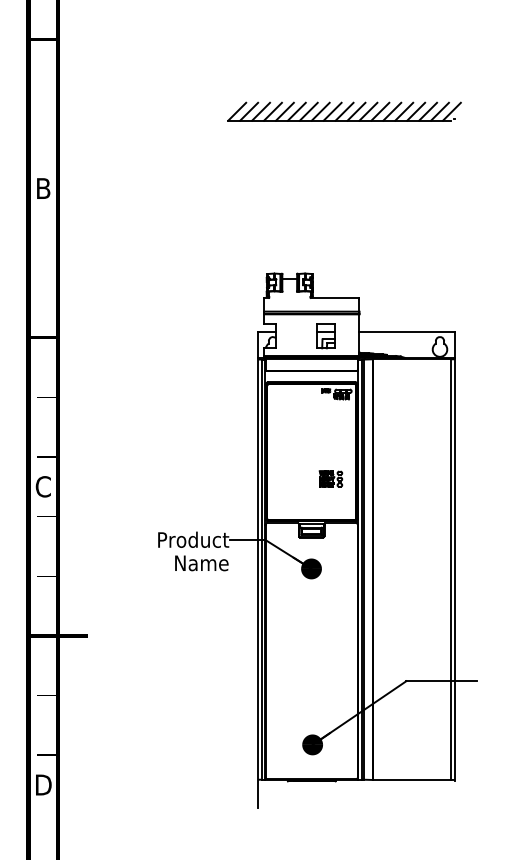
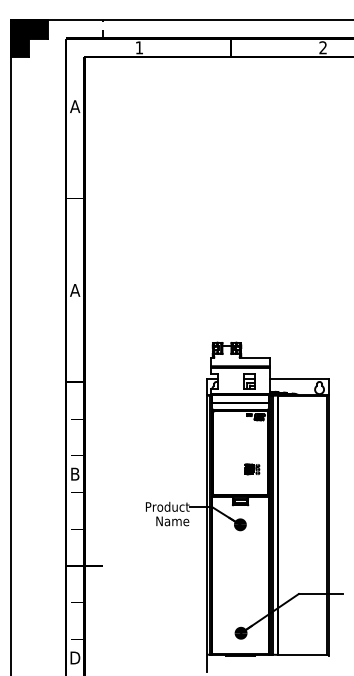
part: (344, 110) -> (260, 242), removed
text: (43, 188) -> (75, 290), B -> A
text: (42, 485) -> (74, 473), C -> B

